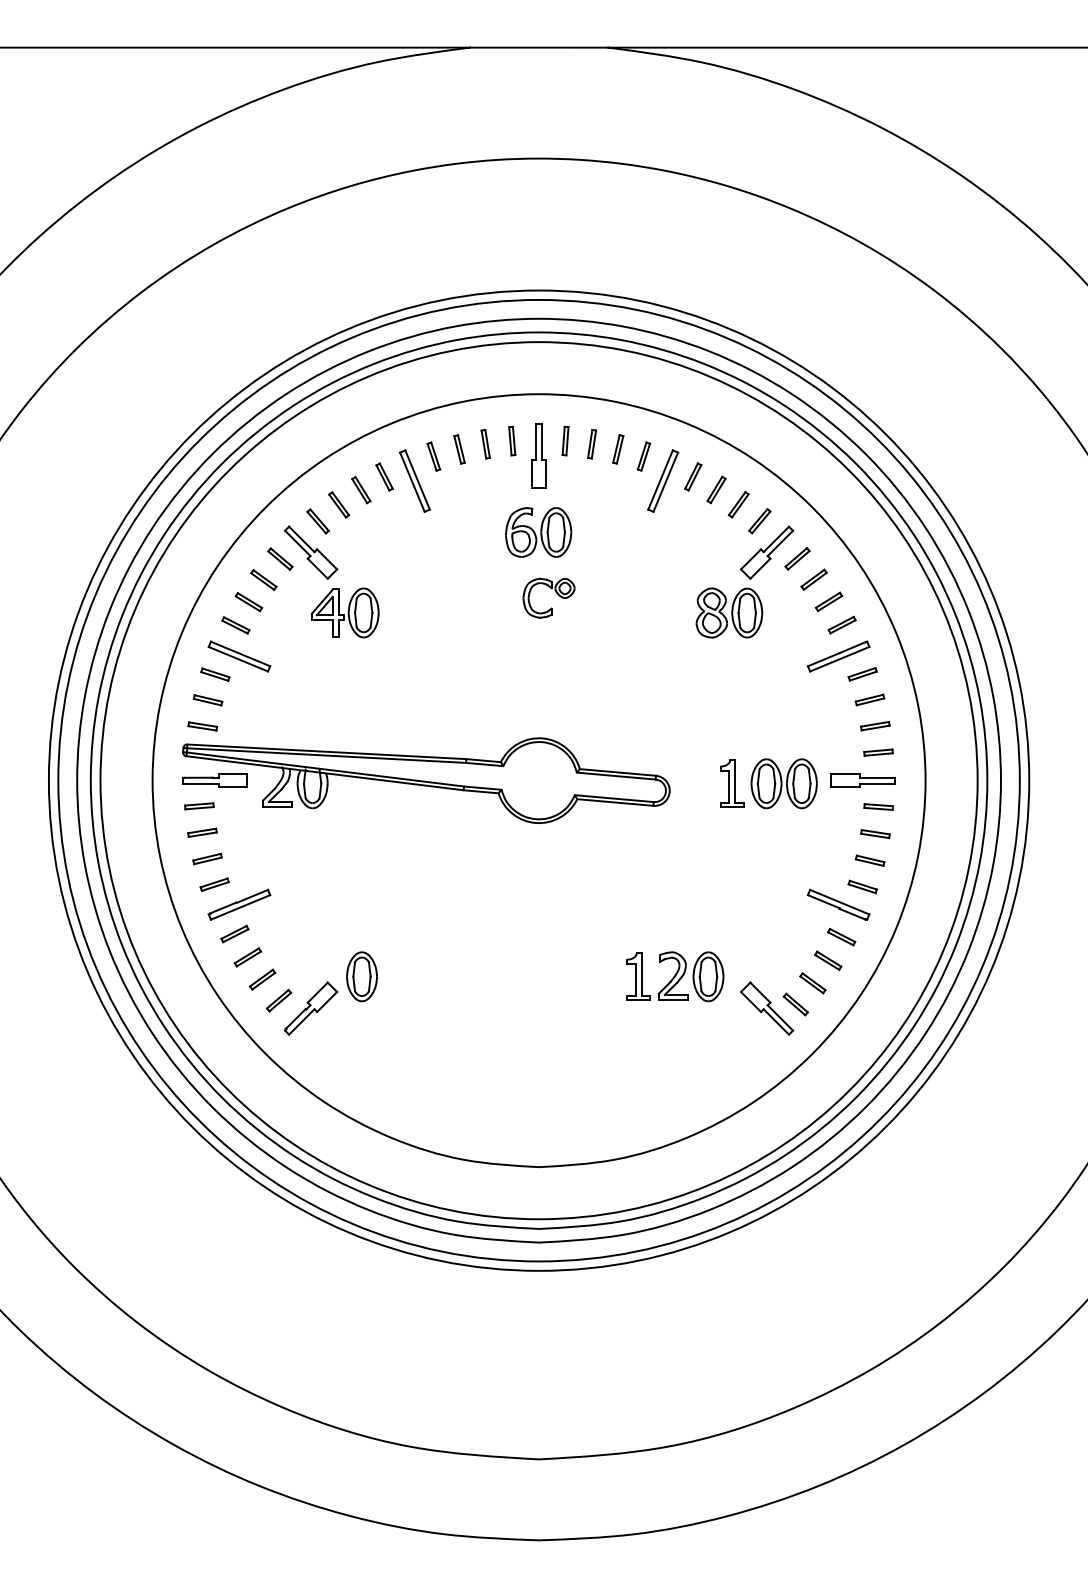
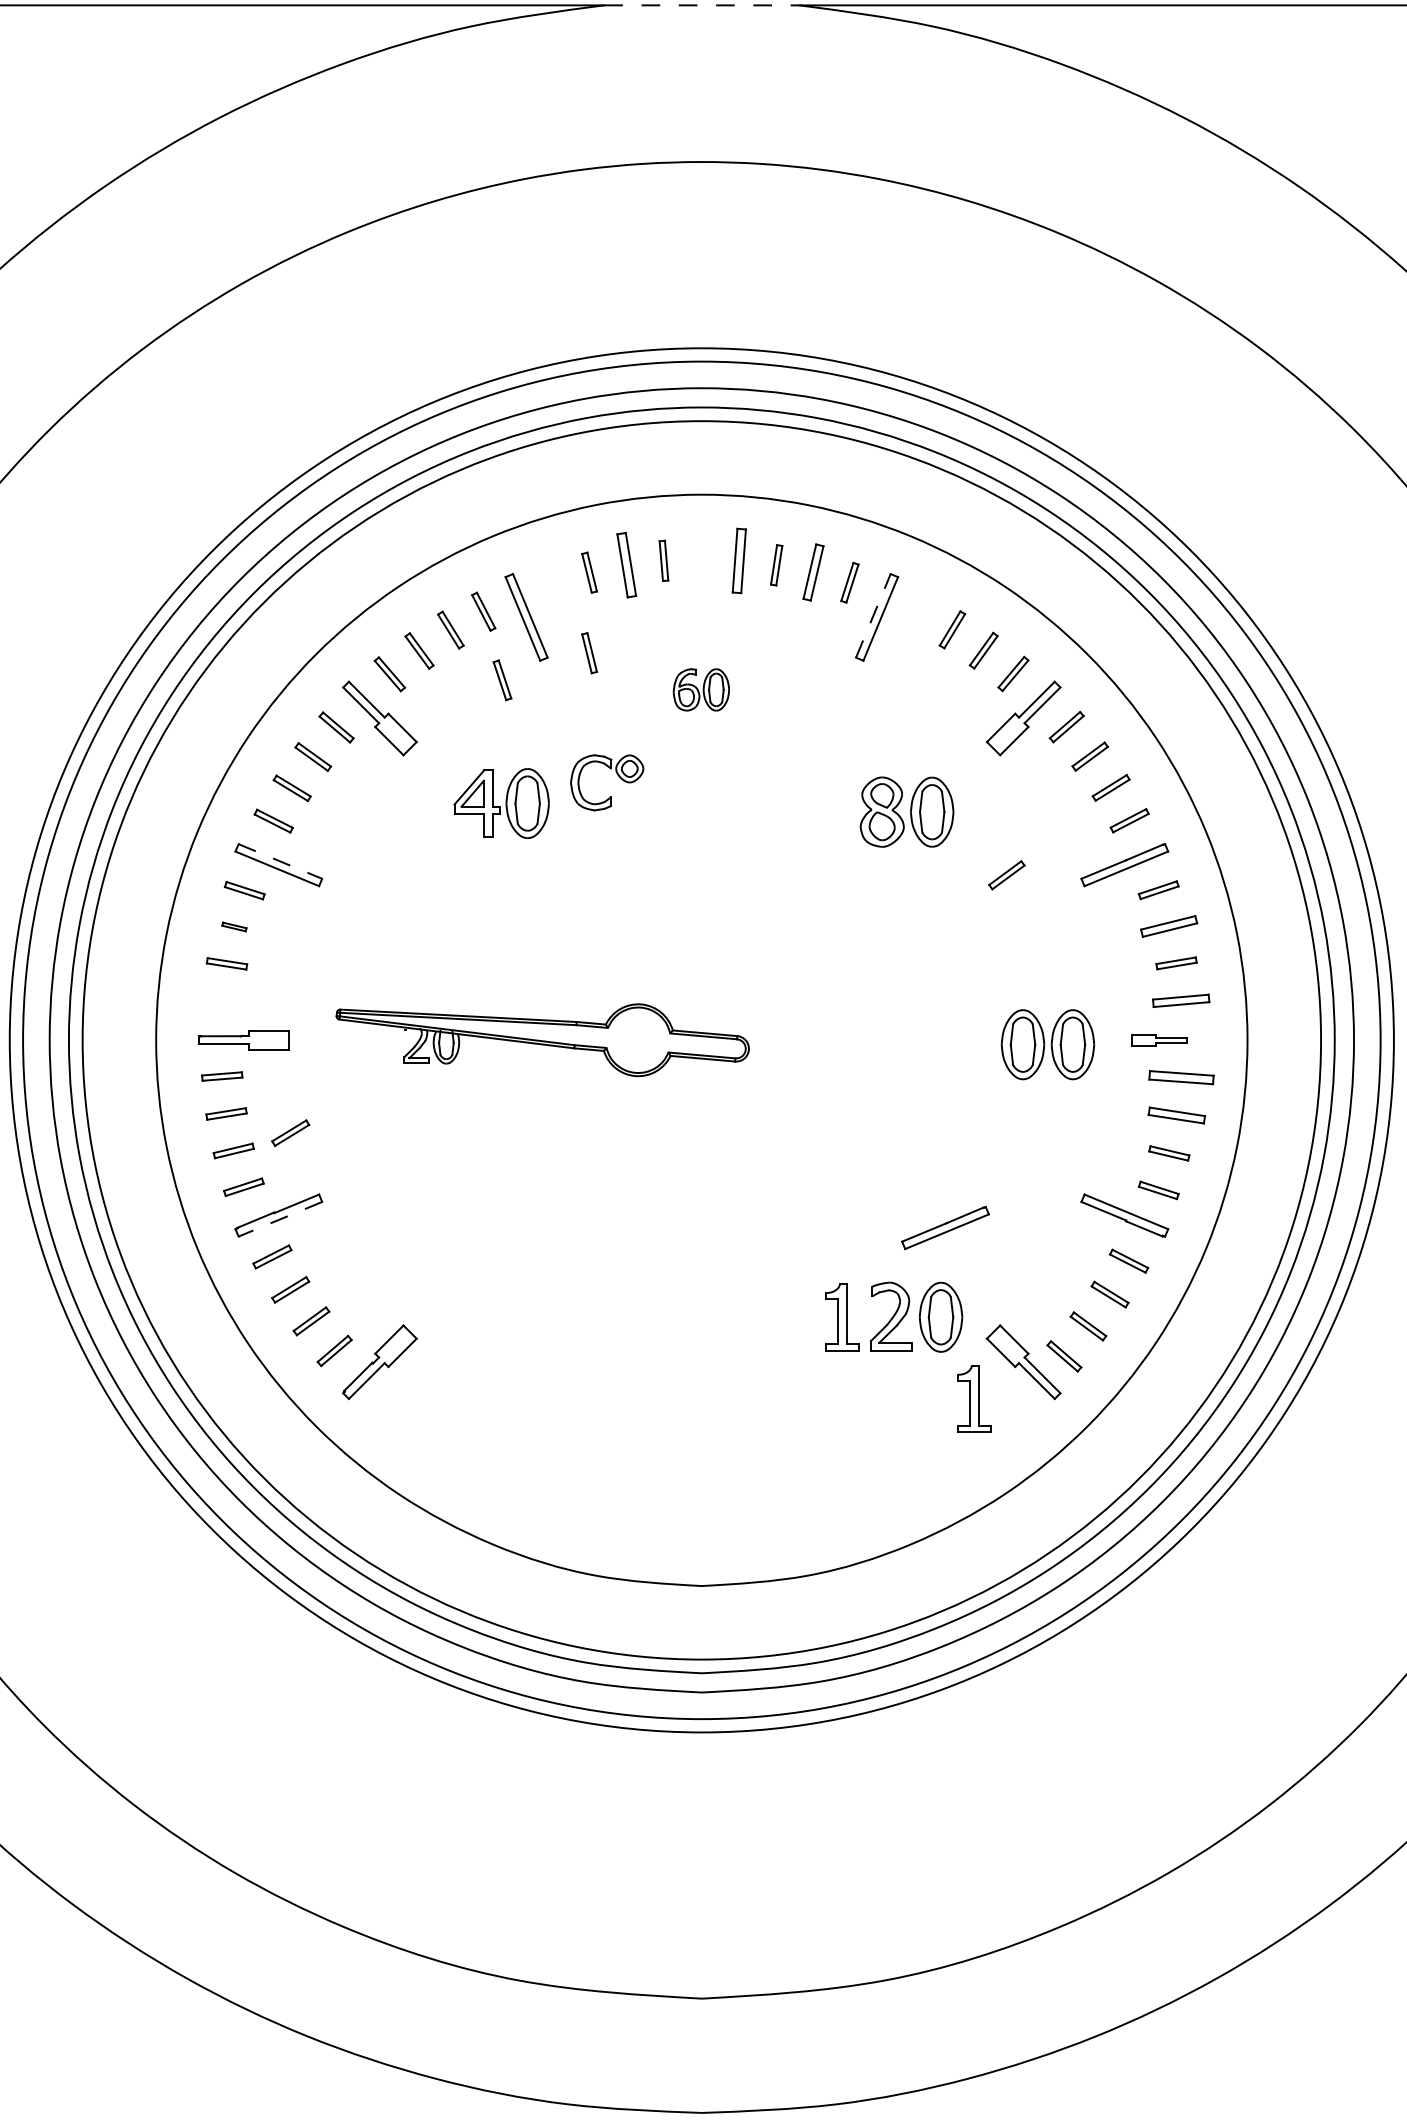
line: (539, 47) -> (702, 5), solid -> dashed
part: (565, 440) -> (739, 560), size x1.6
part: (485, 444) -> (626, 565), size x1.6
part: (618, 449) -> (813, 572), size x1.4
part: (538, 455) -> (701, 581), removed
part: (433, 456) -> (501, 680), moved
part: (693, 476) -> (919, 610), removed
line: (660, 479) -> (873, 615), solid -> dashed
part: (459, 506) -> (589, 653), added
part: (538, 532) -> (701, 689), size x0.6
part: (551, 589) -> (610, 770), moved
part: (344, 612) -> (500, 802), moved
part: (729, 612) -> (907, 811), moved
line: (241, 654) -> (281, 862), solid -> dashed
part: (754, 663) -> (1005, 874), added
part: (869, 699) -> (1168, 925), size x1.4
part: (207, 700) -> (233, 927), size x0.6
part: (878, 752) -> (1181, 1000), size x1.4
part: (426, 780) -> (542, 1040), size x0.6
part: (862, 780) -> (1158, 1040), size x0.6
part: (732, 783) -> (974, 1398), moved
part: (878, 806) -> (1181, 1076), size x1.6
part: (875, 834) -> (1176, 1116), size x1.4
part: (247, 846) -> (290, 1133), added
line: (240, 907) -> (280, 1219), solid -> dashed
part: (711, 913) -> (945, 1227), added
part: (361, 976) -> (451, 1316), removed

